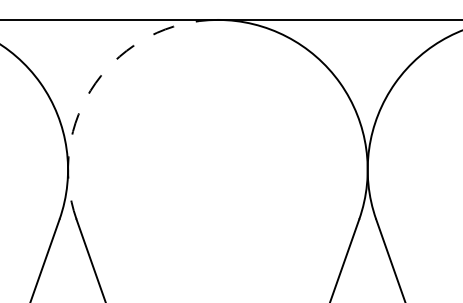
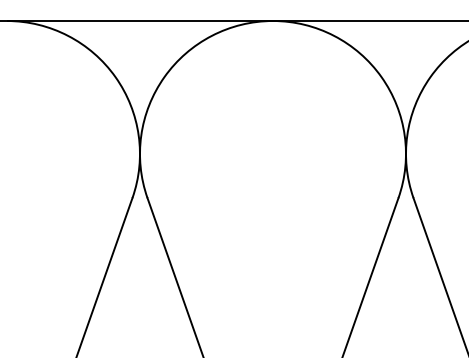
arc: (95, 83) -> (164, 77), dashed -> solid

